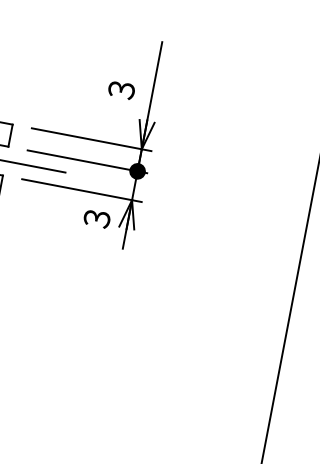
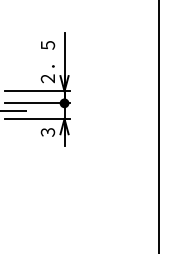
text: (120, 90) -> (47, 62), ３ -> ２．５

